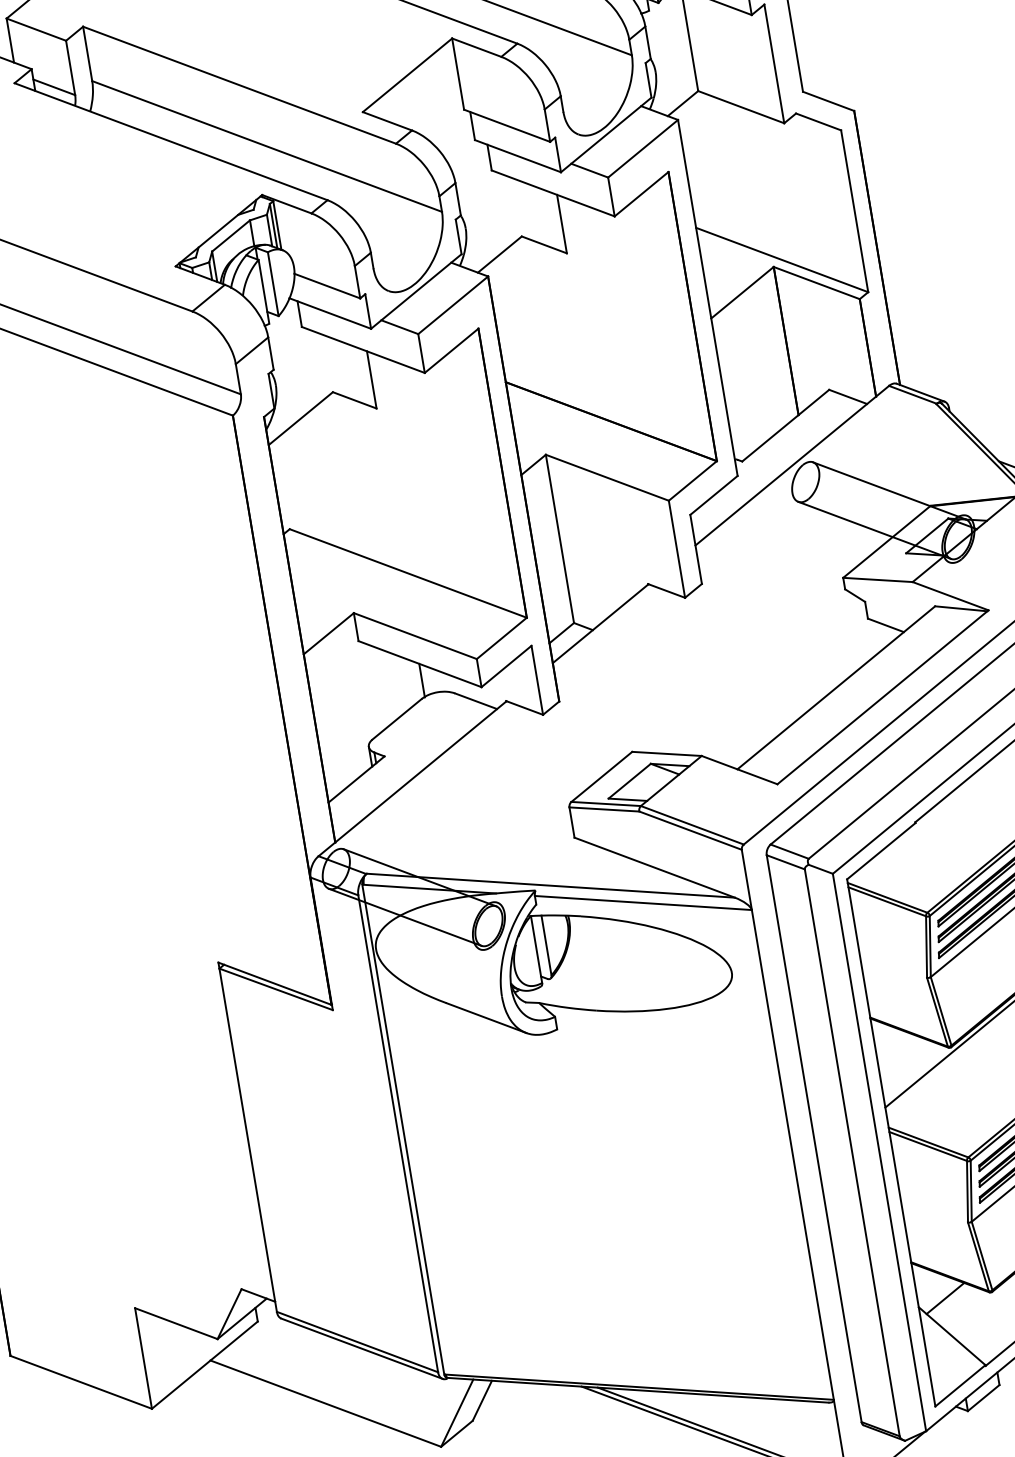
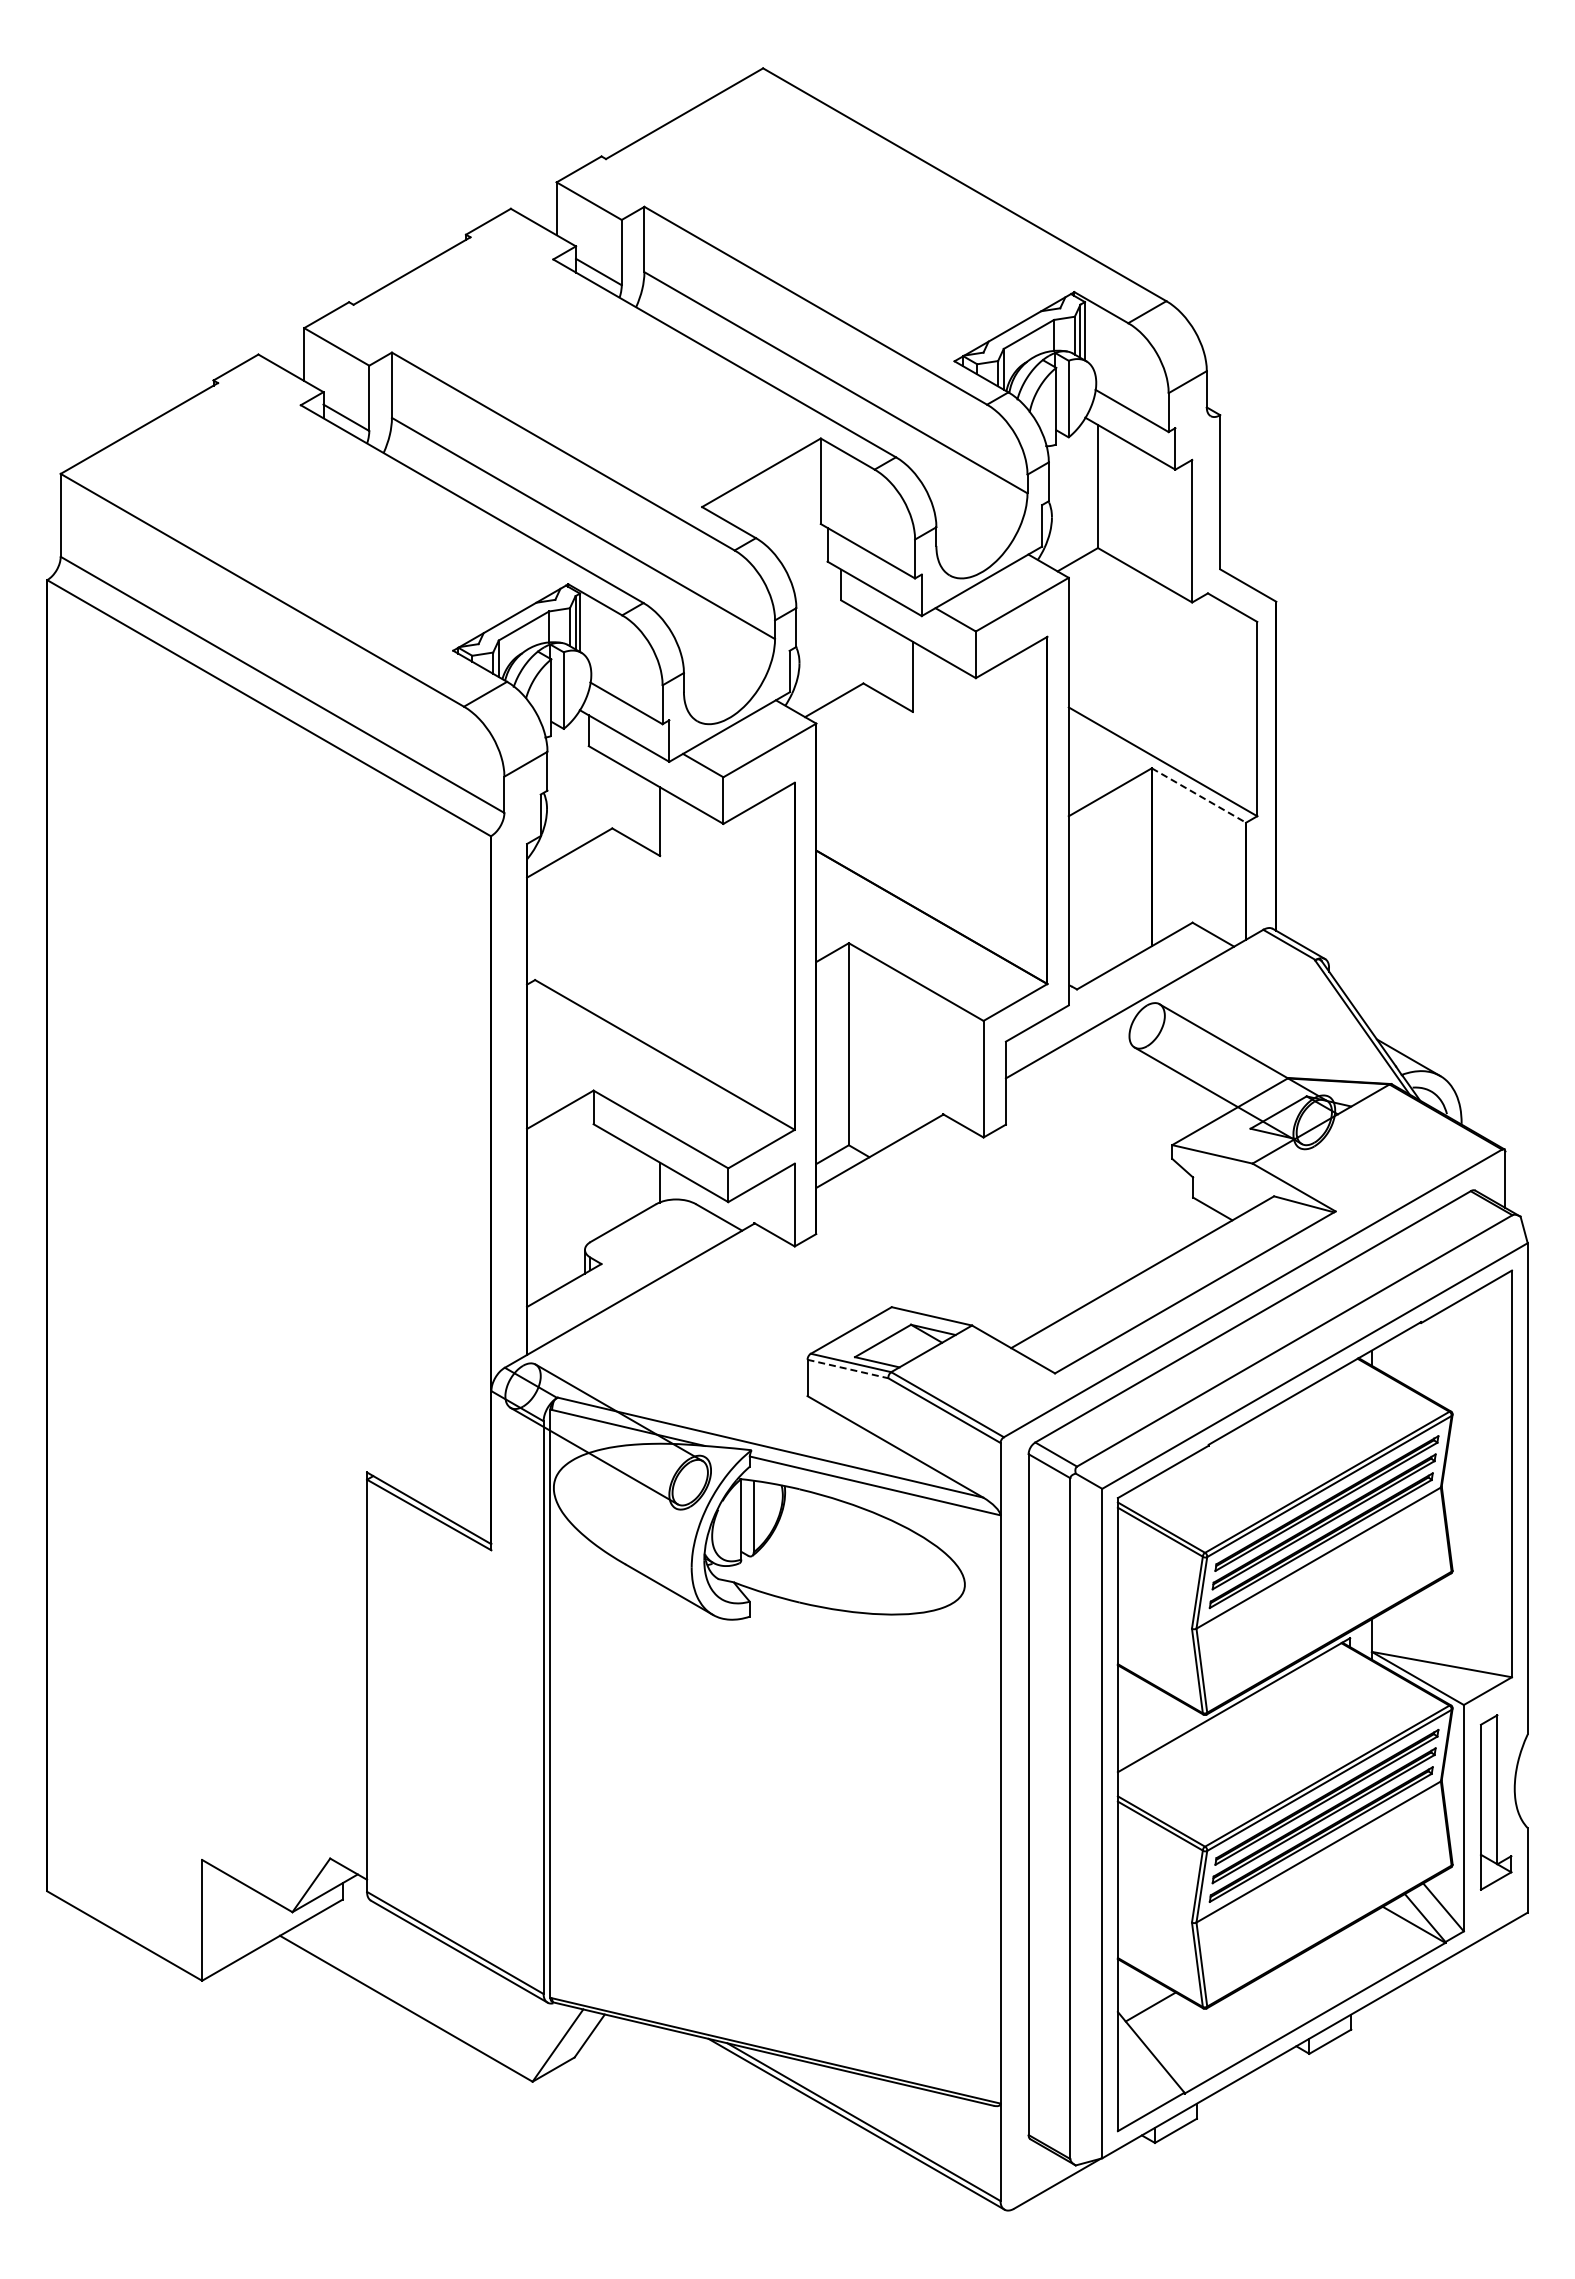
line: (817, 282) -> (1199, 795), solid -> dashed
line: (604, 809) -> (848, 1369), solid -> dashed

